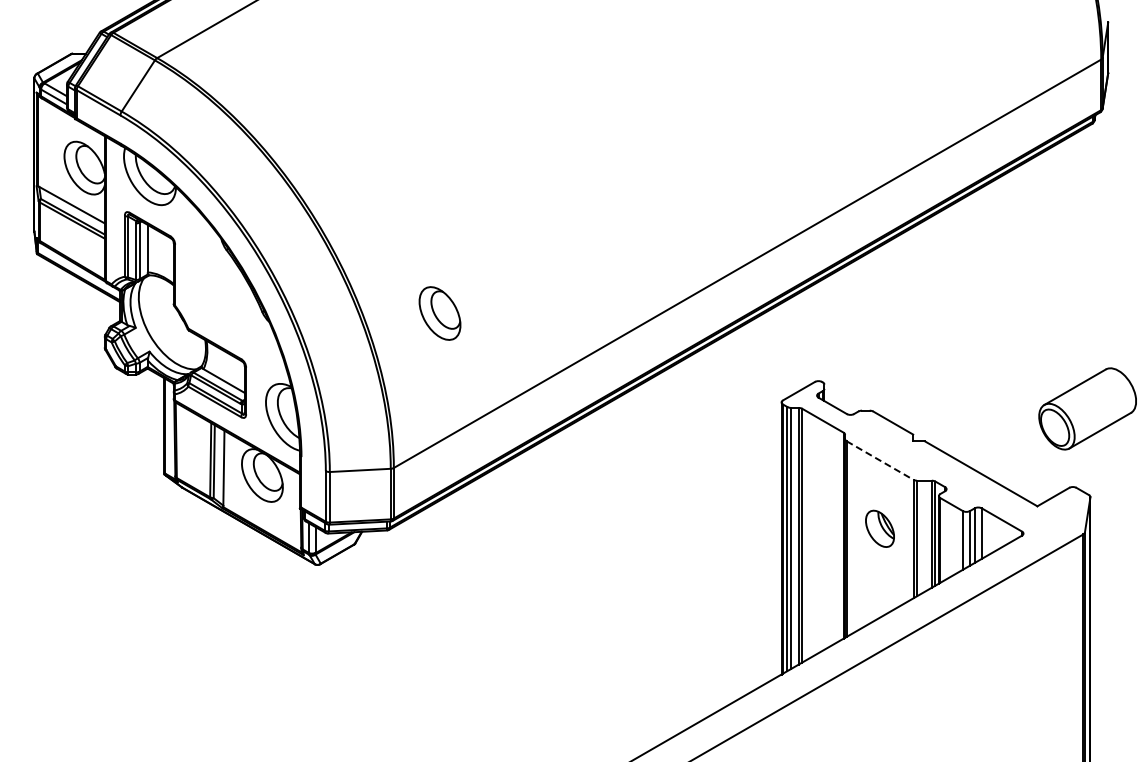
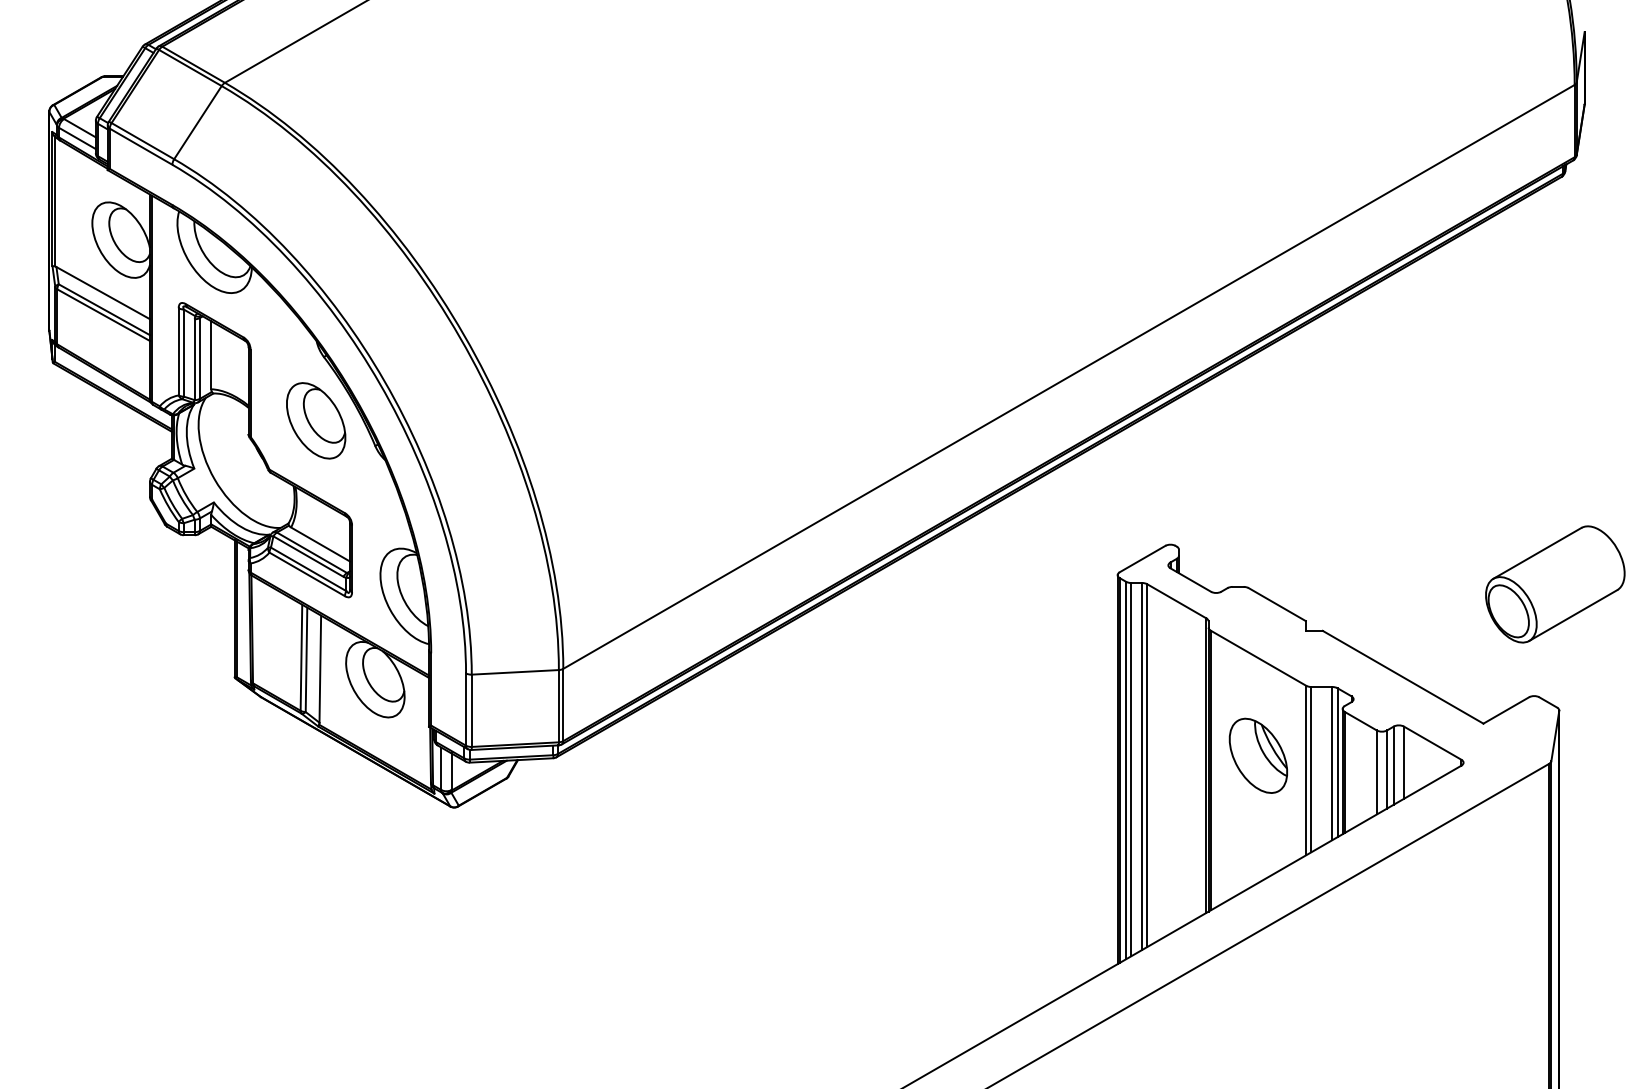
part: (439, 313) -> (315, 420), moved
line: (880, 460) -> (1259, 658), dashed -> solid
part: (879, 528) -> (1257, 755), size x1.43

